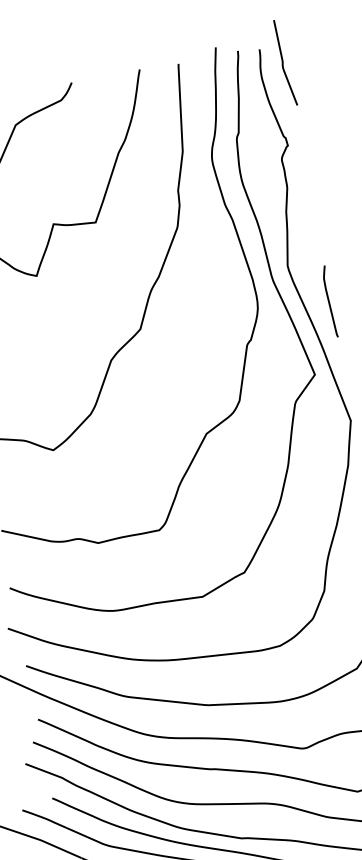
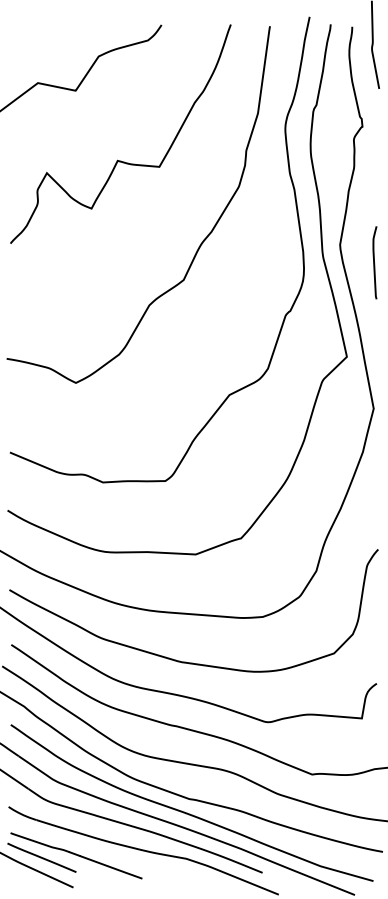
curve: (329, 301) -> (374, 262), moved

